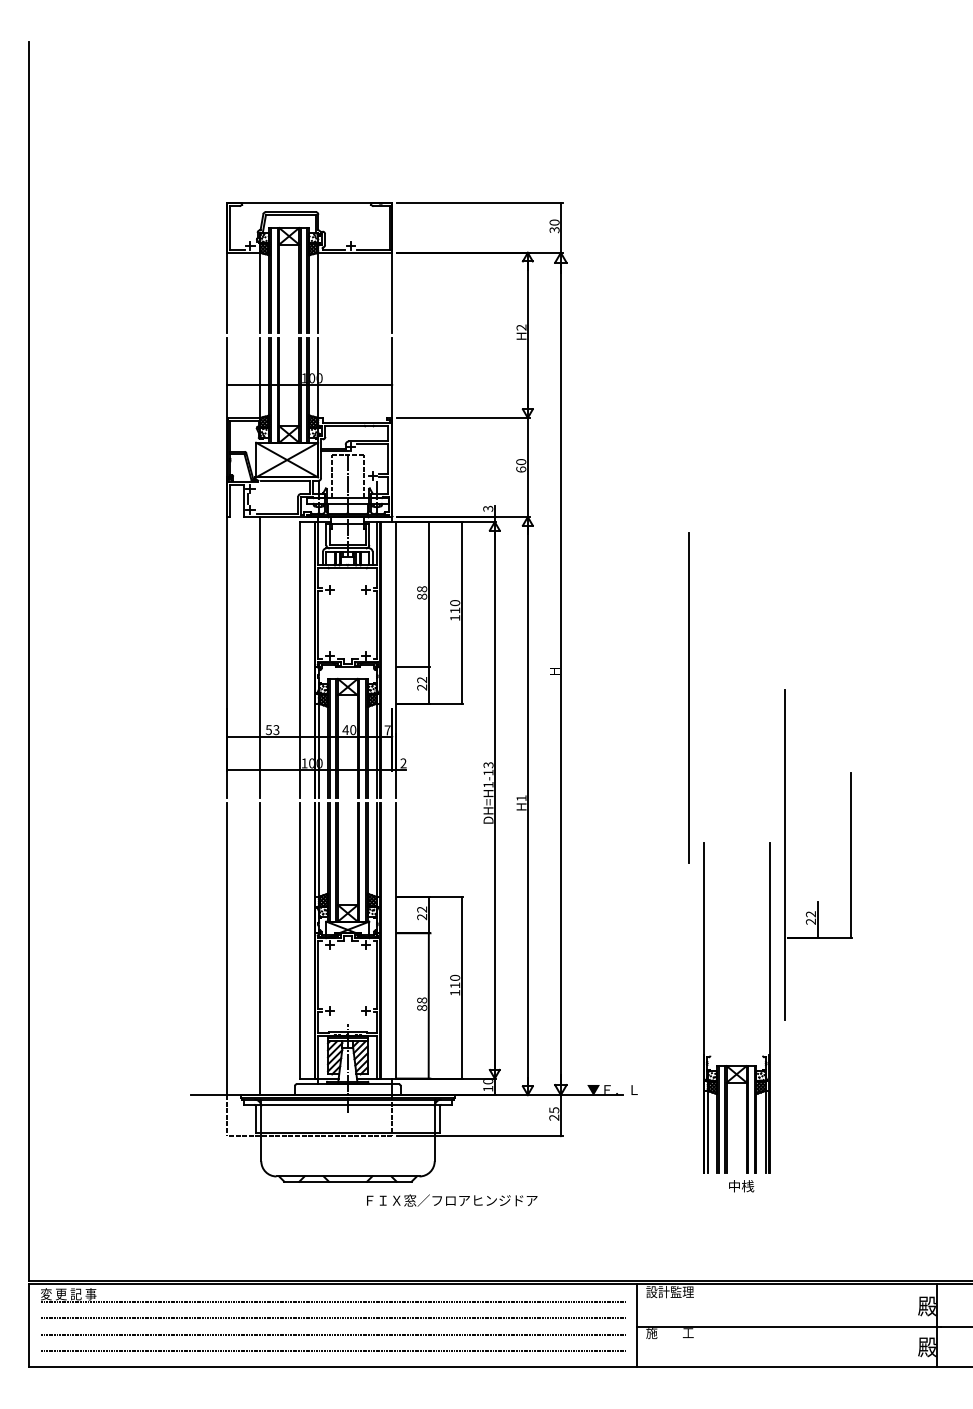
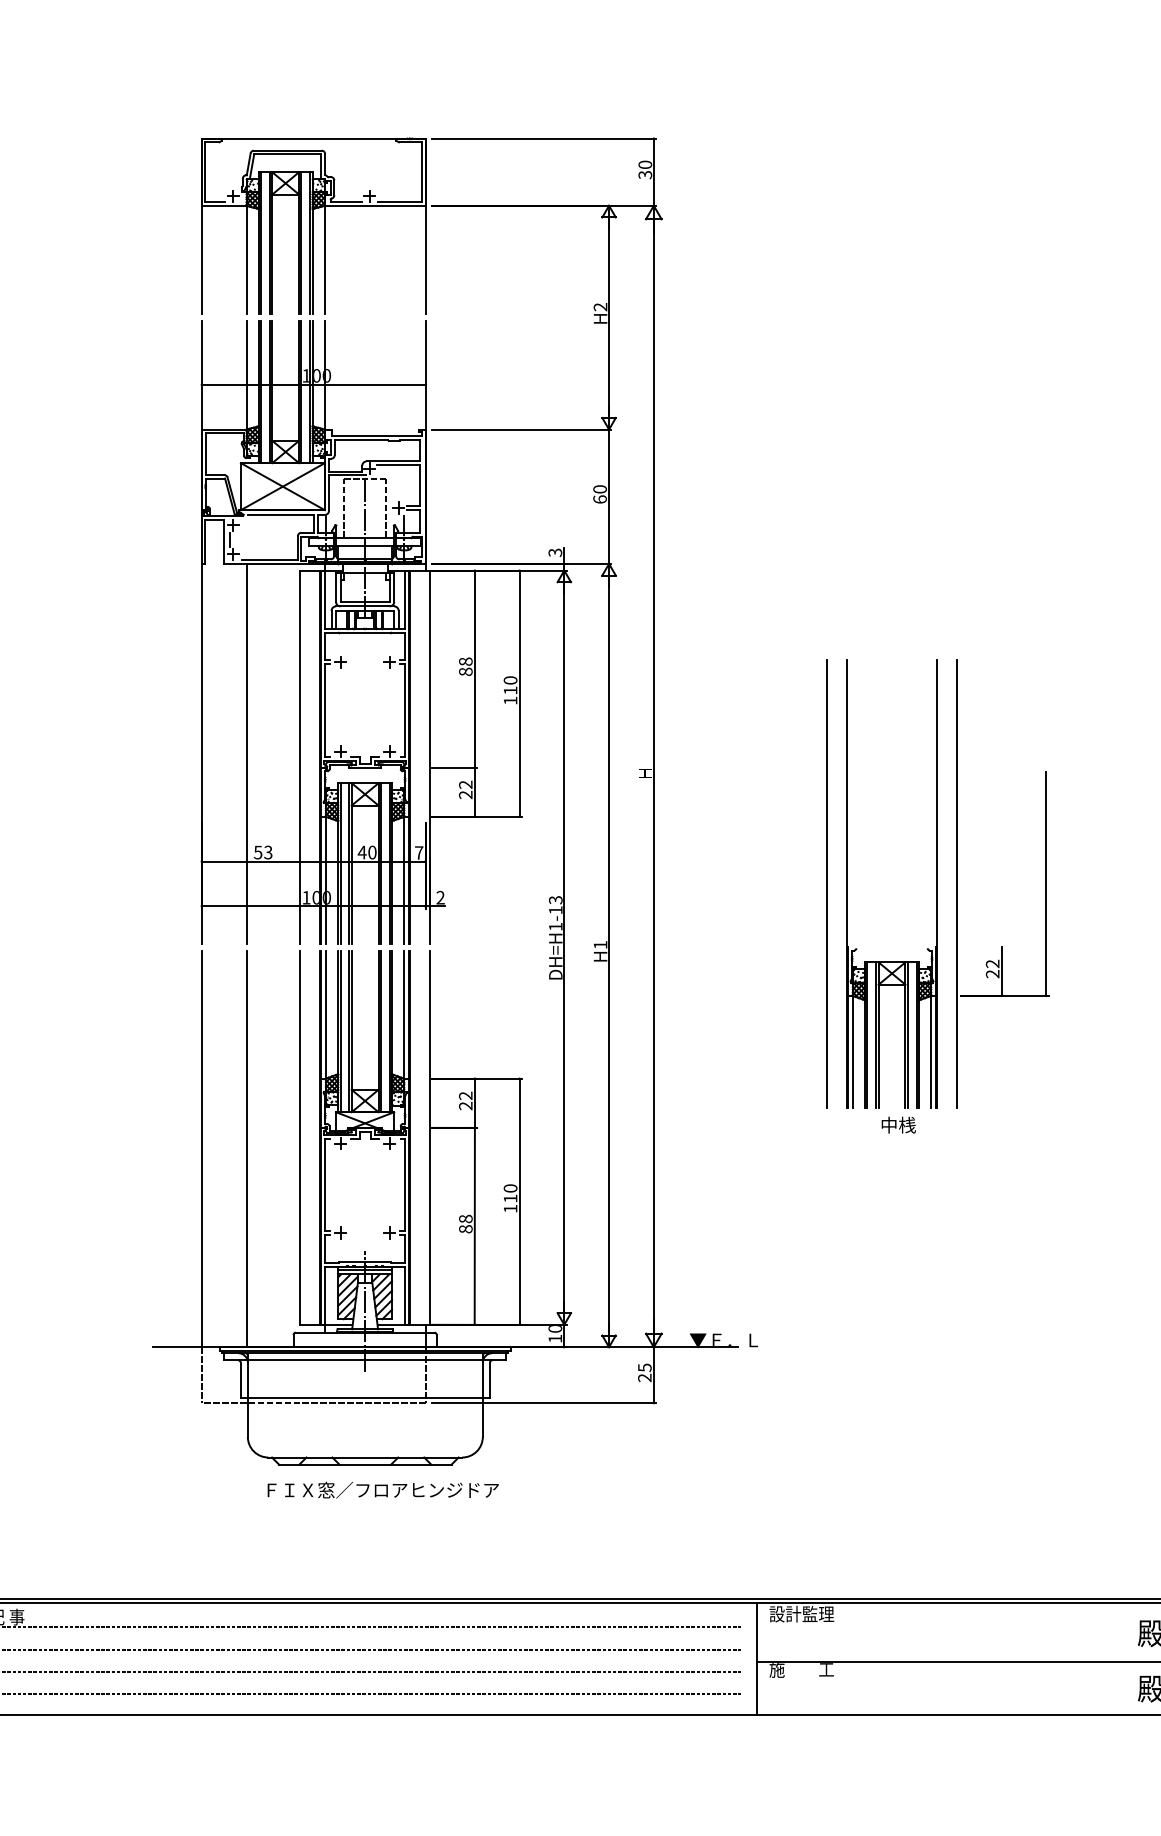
line: (688, 697) -> (826, 882), moved
part: (850, 854) -> (1046, 882), moved
part: (704, 1017) -> (848, 896), moved
text: (452, 1200) -> (383, 1490), moved

